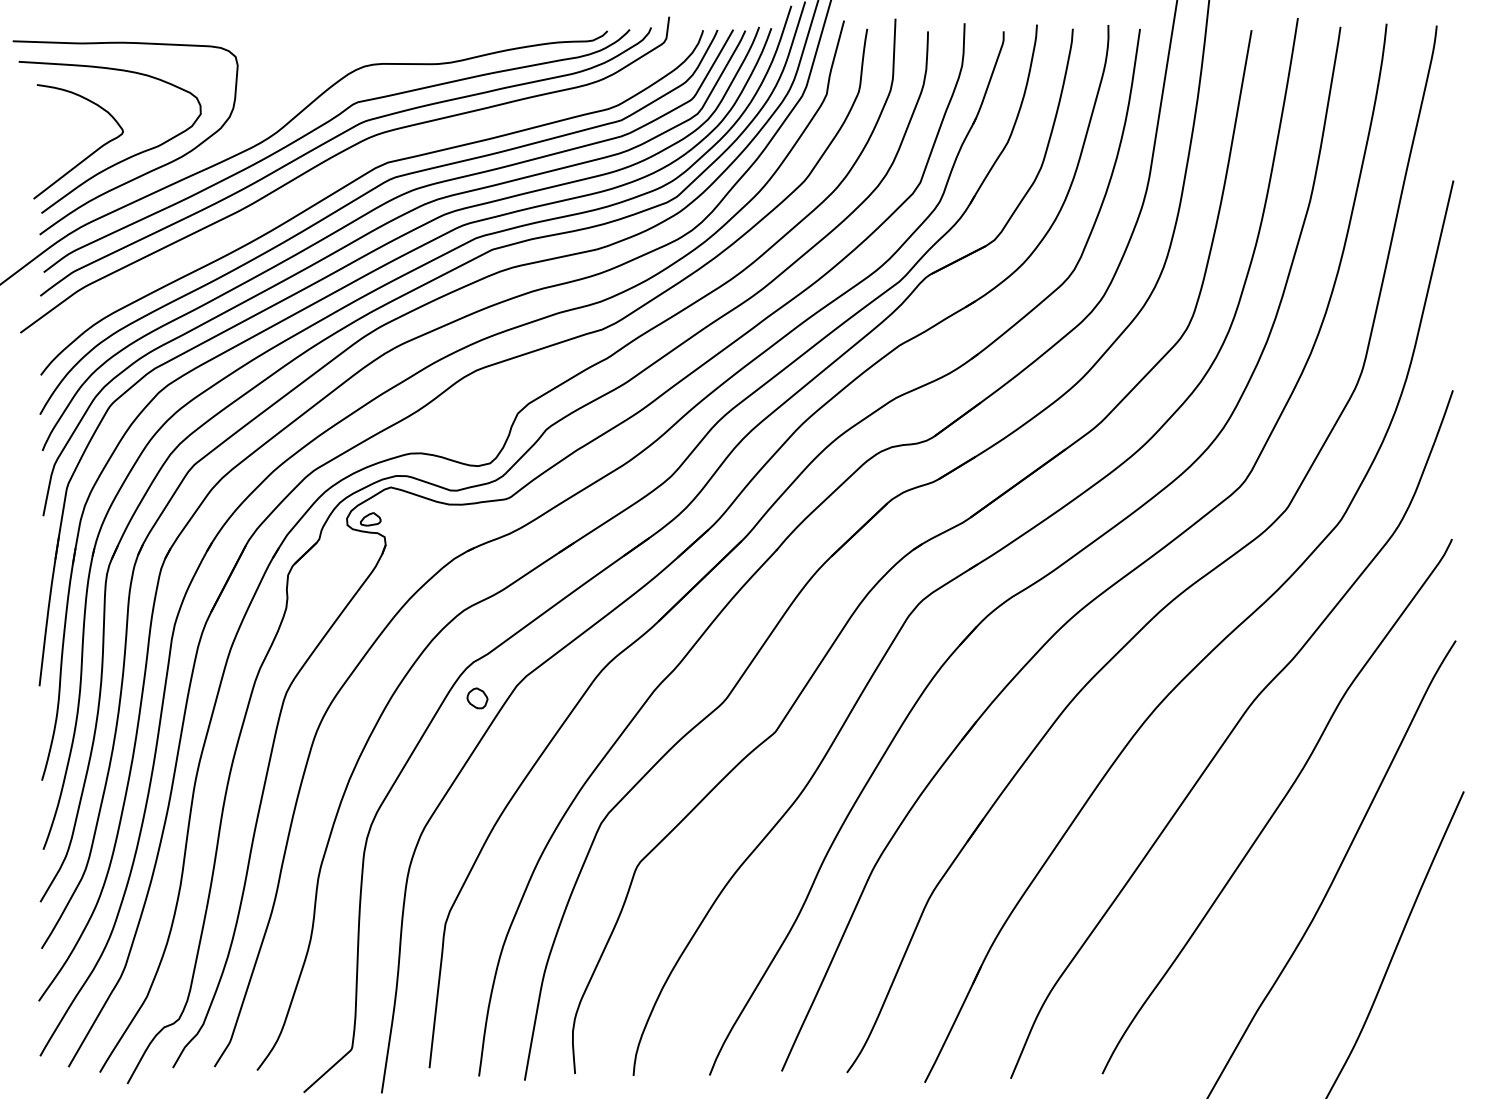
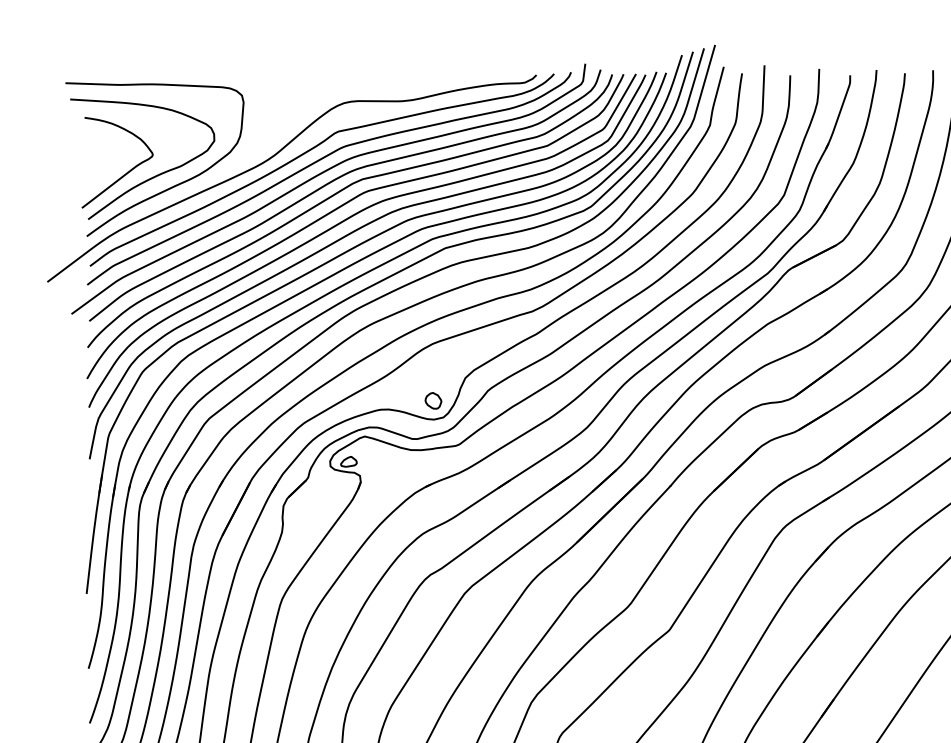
curve: (351, 165) -> (333, 181), added
part: (477, 698) -> (433, 400), moved

